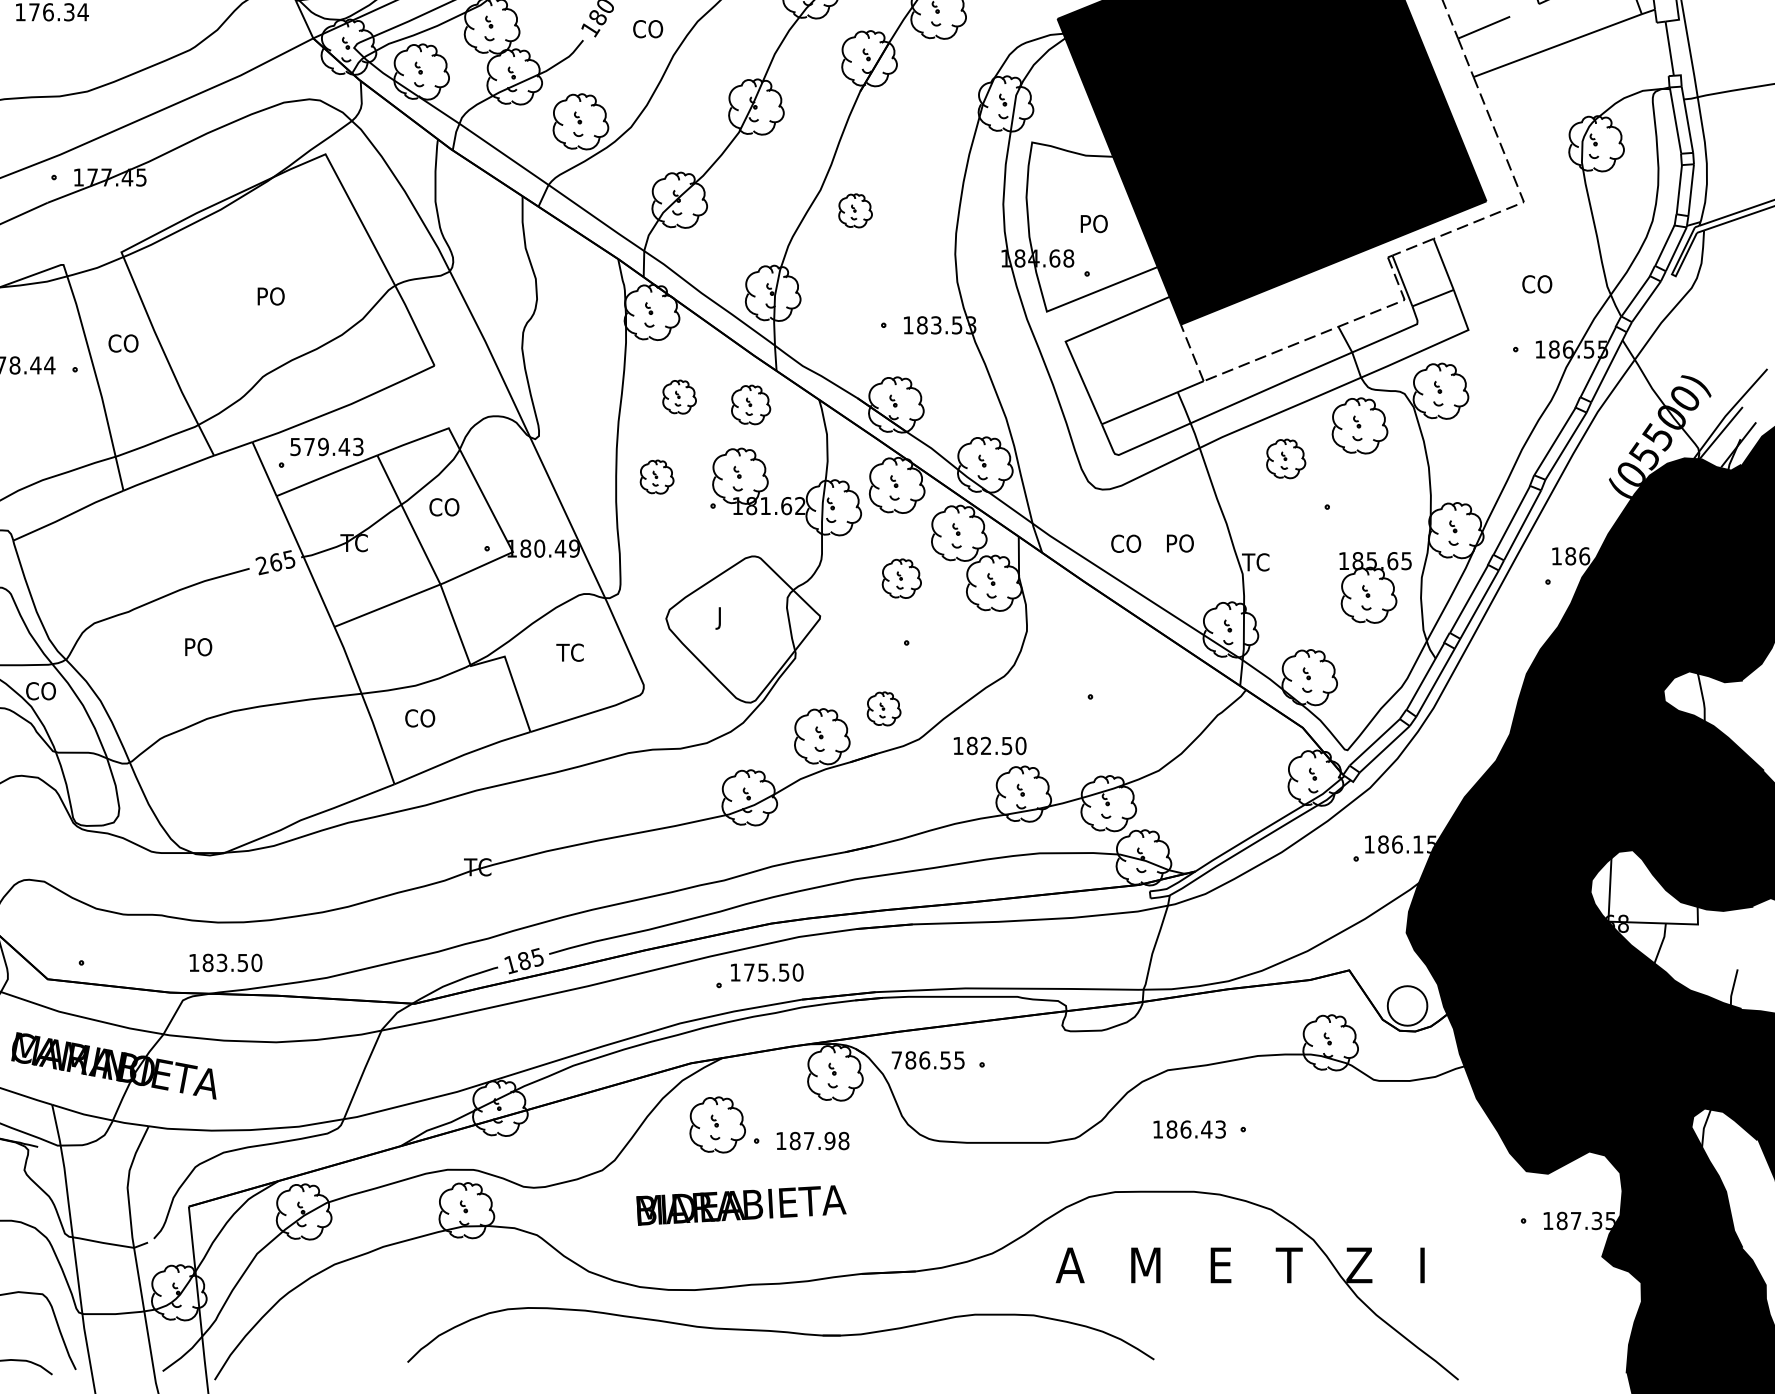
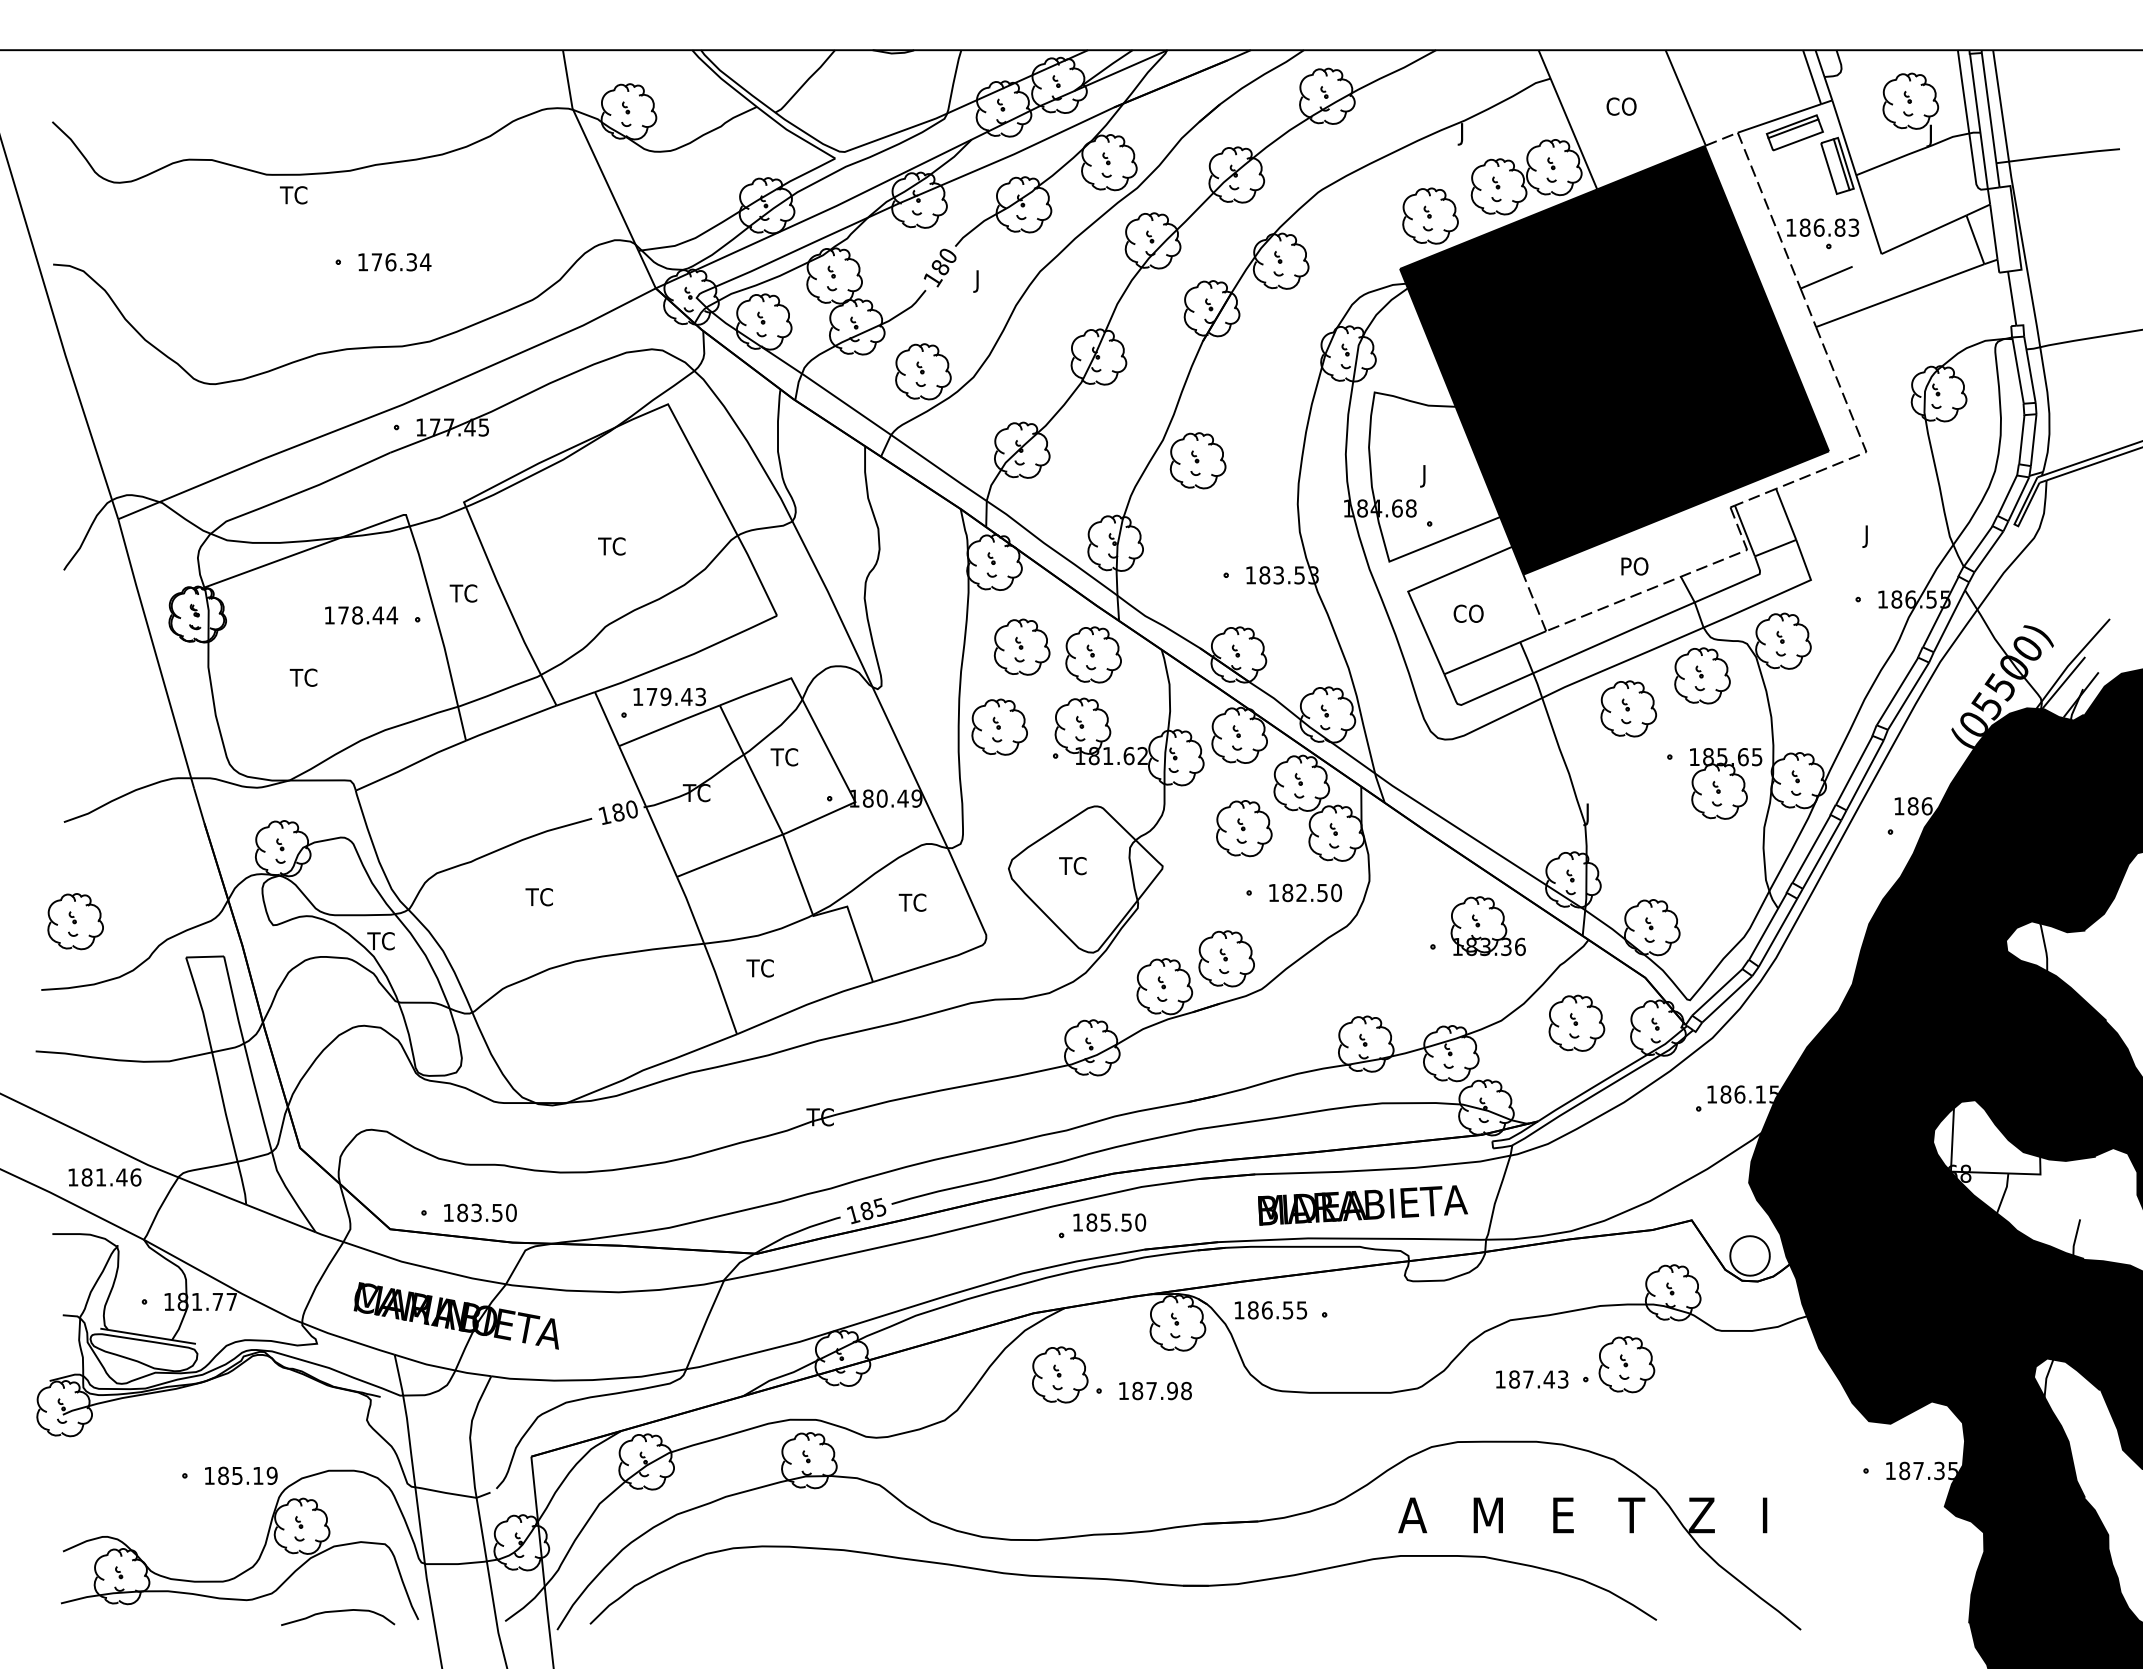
text: (647, 31) -> (989, 281), CO -> J
part: (855, 210) -> (1197, 460), size x1.67
text: (1093, 225) -> (1435, 475), PO -> J
text: (1536, 286) -> (1878, 536), CO -> J
text: (270, 296) -> (612, 546), PO -> TC
text: (122, 343) -> (464, 593), CO -> TC
part: (679, 396) -> (1021, 646), size x1.67
part: (751, 404) -> (1093, 654), size x1.43
text: (296, 447) -> (638, 697), 579.43 -> 179.43
part: (1286, 458) -> (1628, 708), size x1.43
part: (657, 476) -> (999, 726), size x1.67
text: (443, 507) -> (785, 757), CO -> TC
text: (1126, 543) -> (1468, 613), moved
text: (1180, 543) -> (1634, 566), moved
text: (275, 562) -> (617, 812), 265 -> 180
text: (1255, 564) -> (1597, 814), TC -> J
part: (902, 578) -> (1244, 828), size x1.43
part: (1376, 587) -> (1726, 783), moved
text: (730, 618) -> (1072, 868), J -> TC
text: (197, 647) -> (539, 897), PO -> TC
part: (1145, 676) -> (1487, 926), added
text: (40, 691) -> (382, 941), CO -> TC
part: (884, 708) -> (1226, 958), size x1.67
text: (419, 718) -> (761, 968), CO -> TC
text: (990, 745) -> (1305, 892), moved
part: (1234, 772) -> (1576, 1022), added
text: (226, 962) -> (480, 1212), moved
text: (749, 972) -> (1091, 1222), 175.50 -> 185.50
text: (897, 1060) -> (1239, 1310), 786.55 -> 186.55
part: (1284, 1114) -> (1626, 1364), added
text: (1186, 1129) -> (1528, 1379), 186.43 -> 187.43
text: (741, 1205) -> (1362, 1205), moved
part: (781, 1334) -> (1123, 1584), size x1.43

